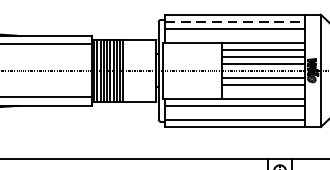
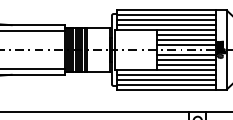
line: (235, 22) -> (166, 15), dashed -> solid
line: (234, 36) -> (165, 25), added
line: (262, 91) -> (185, 64), added
line: (234, 112) -> (165, 79), added

